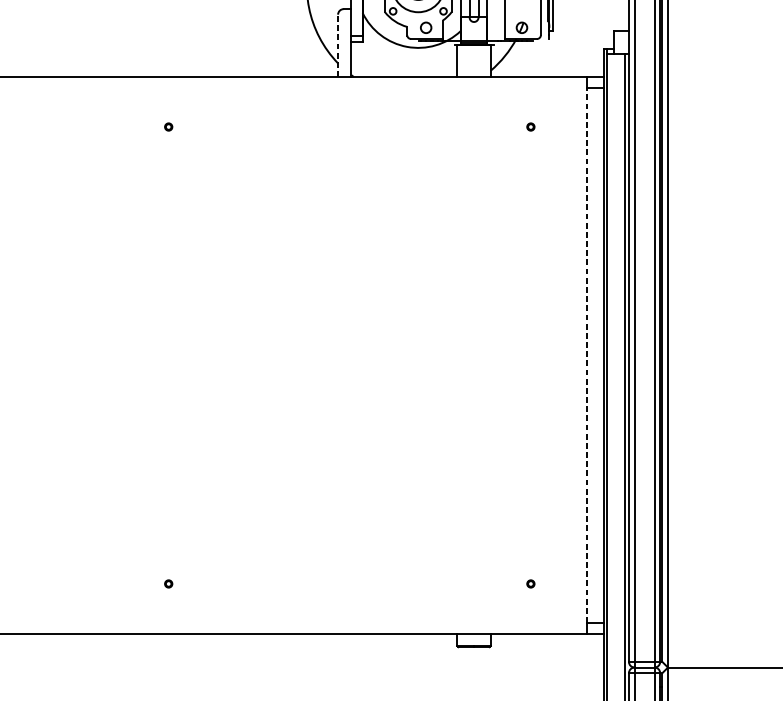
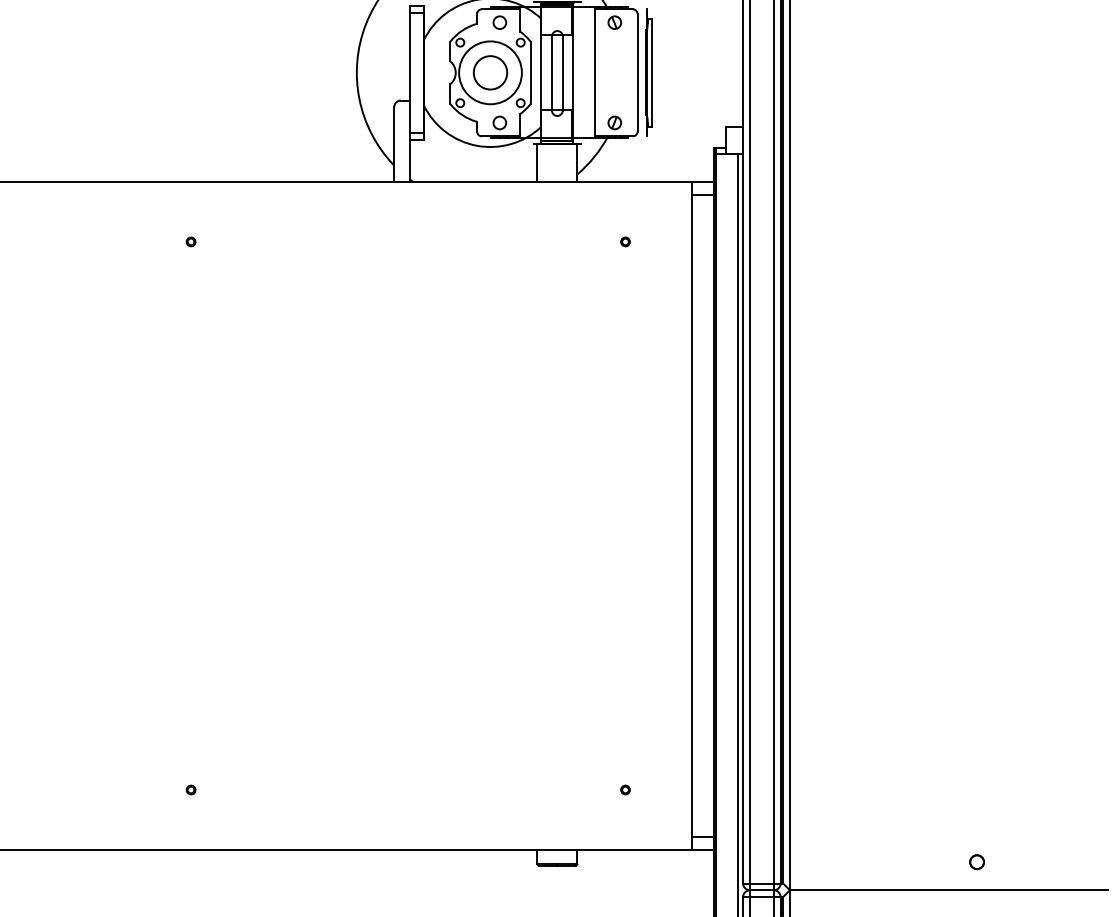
line: (338, 45) -> (394, 144), dashed -> solid
line: (586, 355) -> (692, 515), dashed -> solid

